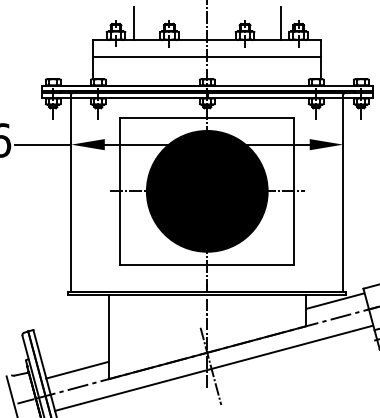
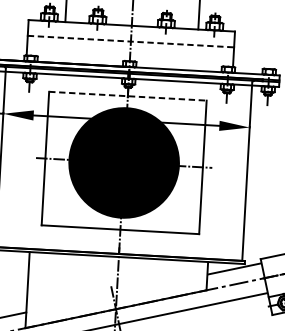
line: (207, 57) -> (131, 41), solid -> dashed
line: (207, 117) -> (128, 96), solid -> dashed

